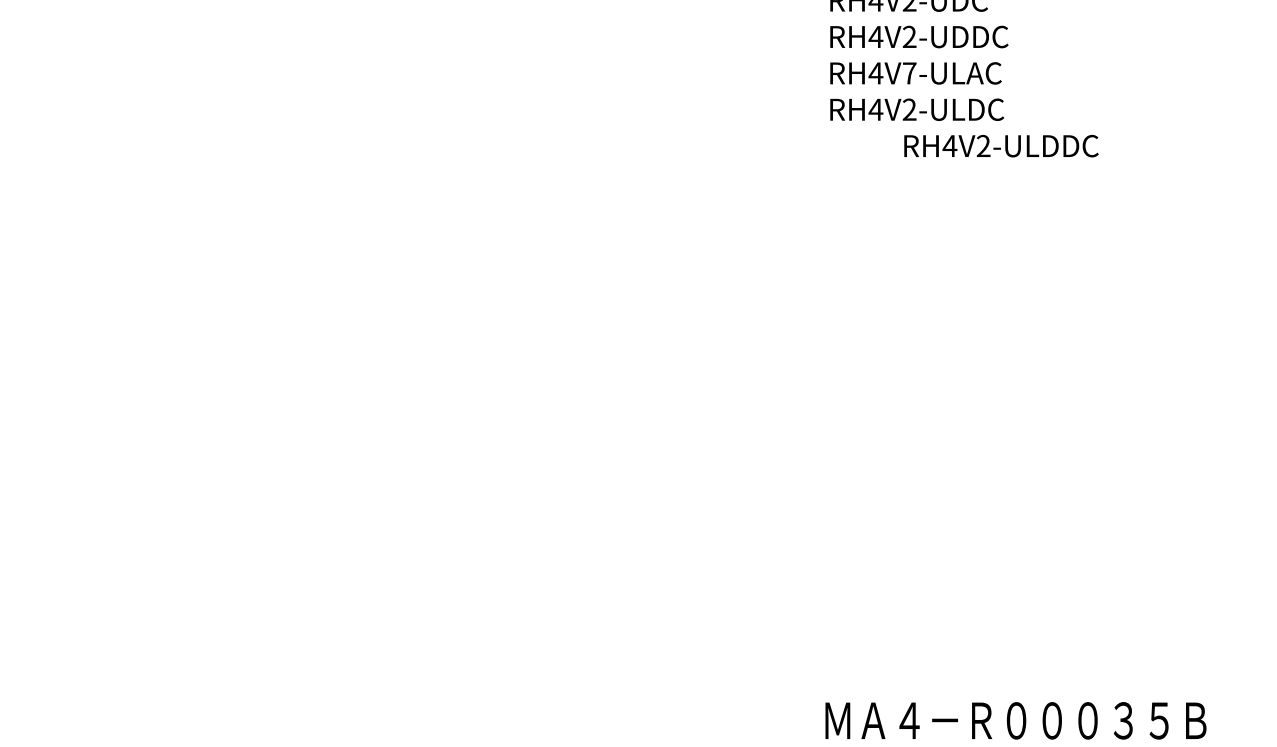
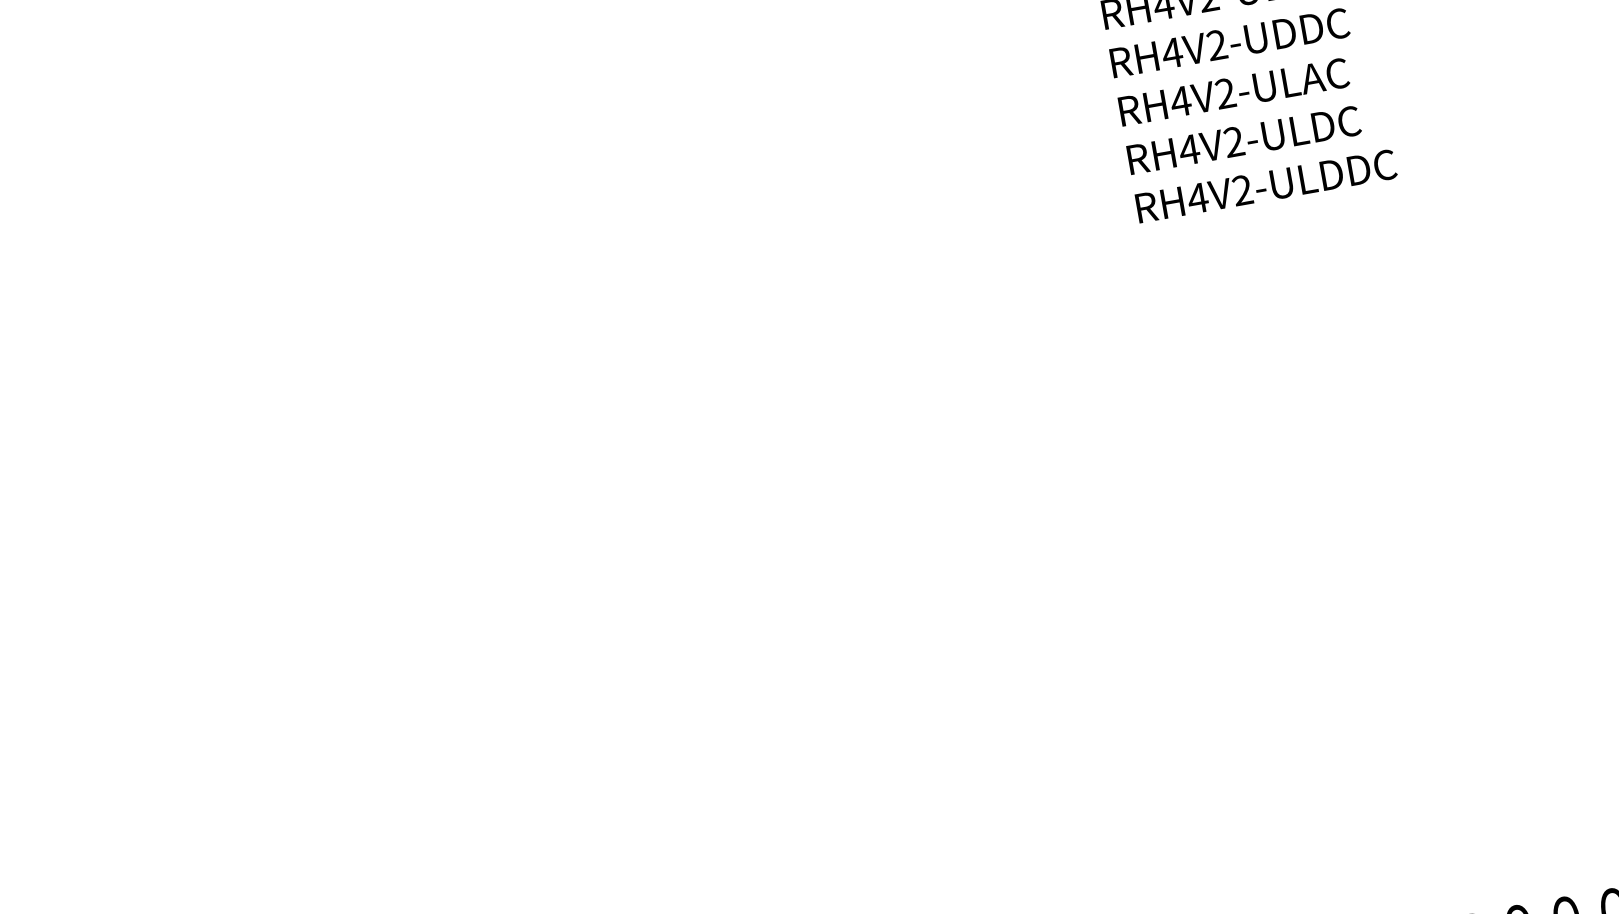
text: (909, 73) -> (1225, 93), RH4V7-ULAC -> RH4V2-ULAC
text: (1001, 145) -> (1266, 185), moved

